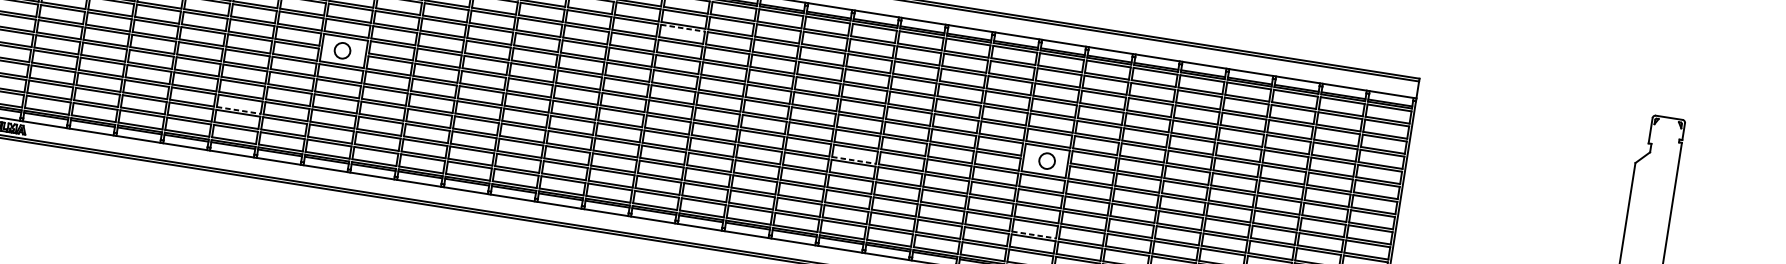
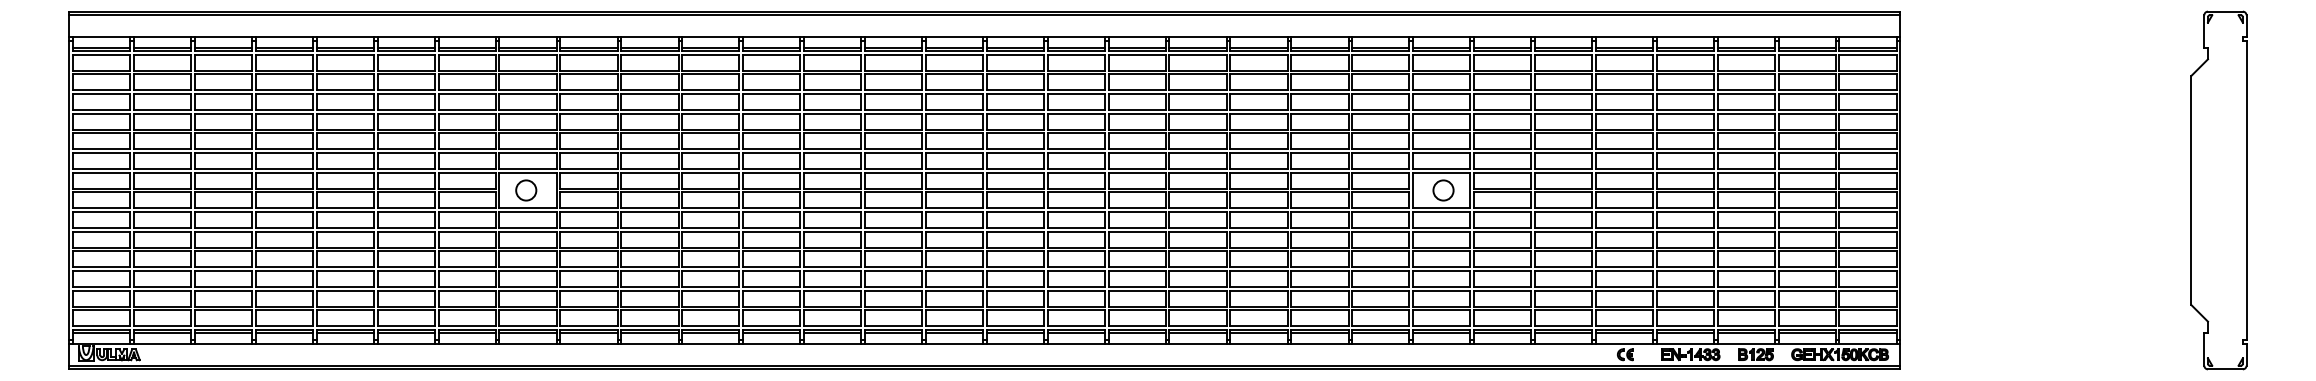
line: (683, 28) -> (954, 94), dashed -> solid
line: (239, 110) -> (406, 286), dashed -> solid
line: (854, 160) -> (1198, 227), dashed -> solid
line: (1034, 234) -> (1441, 286), dashed -> solid

